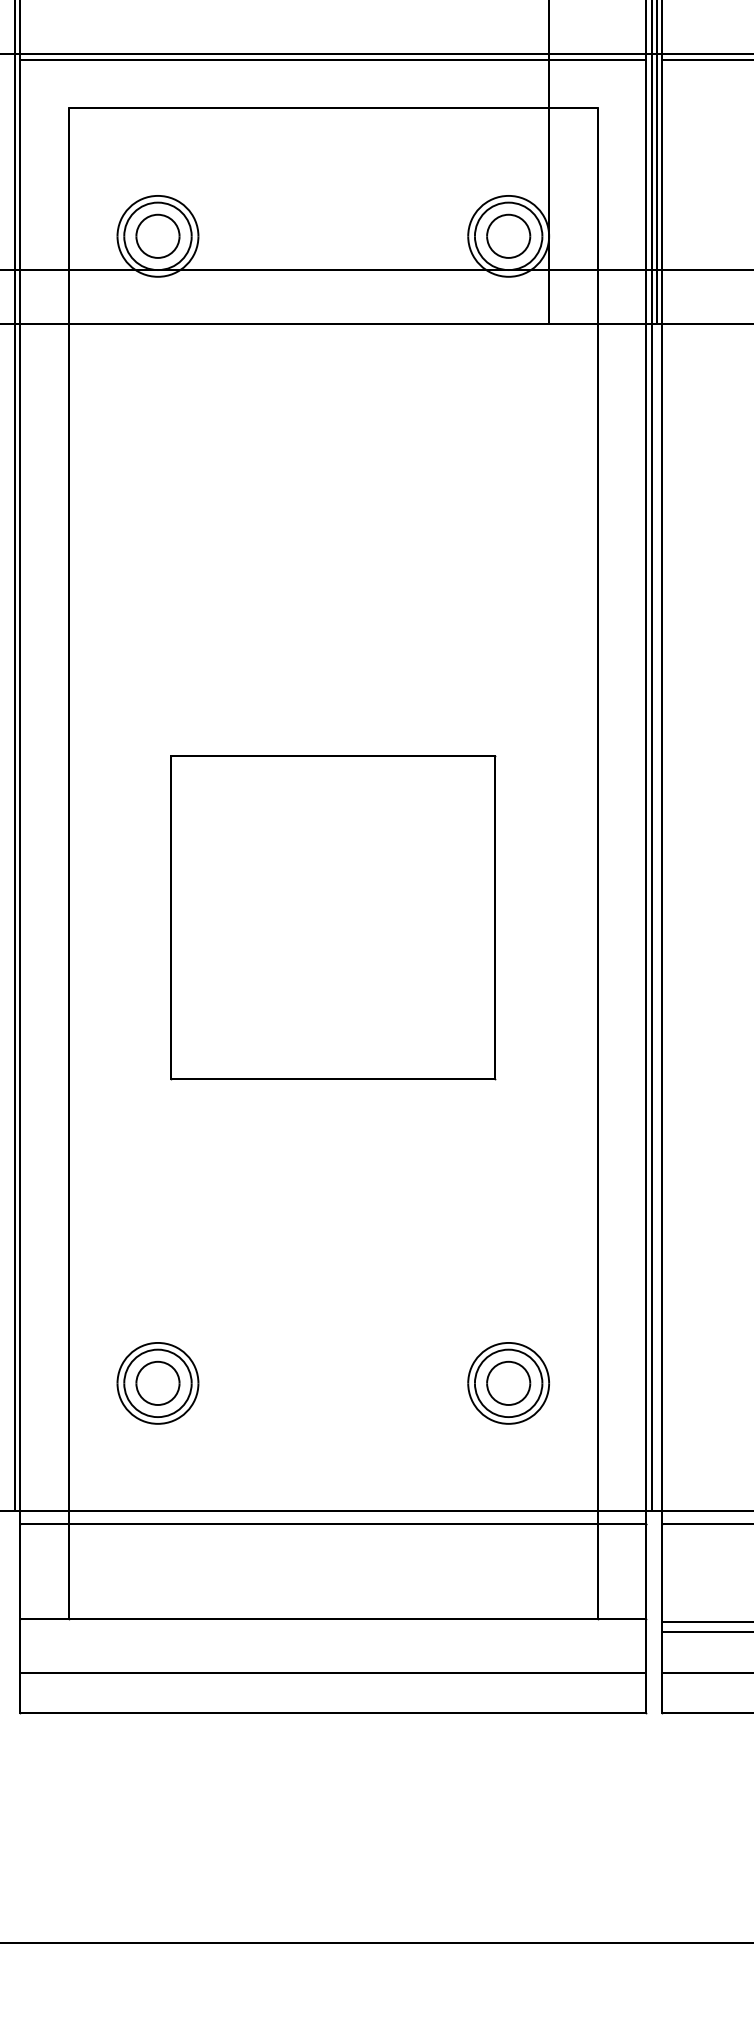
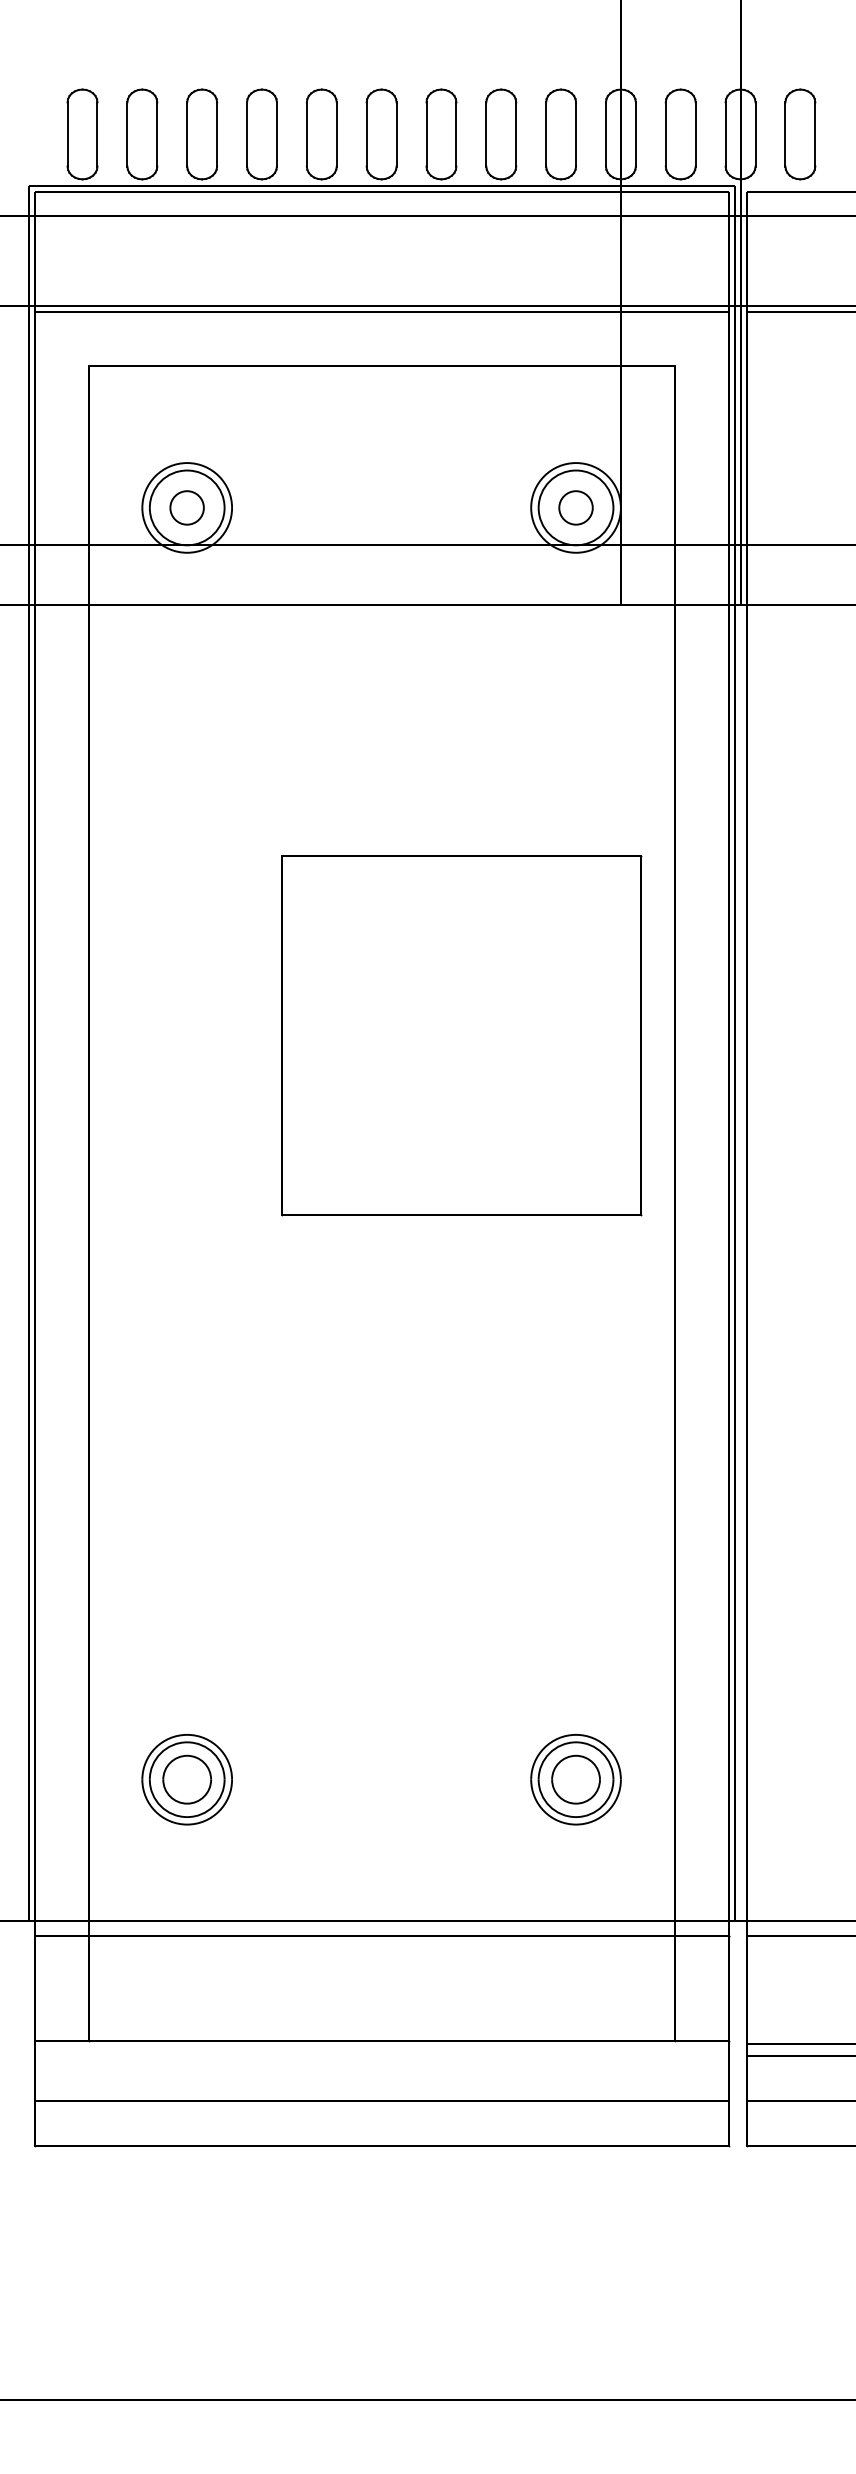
part: (157, 235) -> (186, 507), size x0.7
part: (508, 235) -> (575, 507), size x0.7
part: (333, 917) -> (461, 1035), moved

